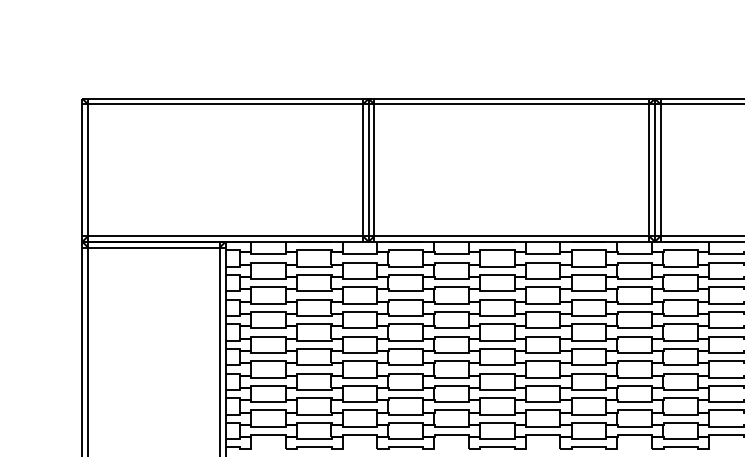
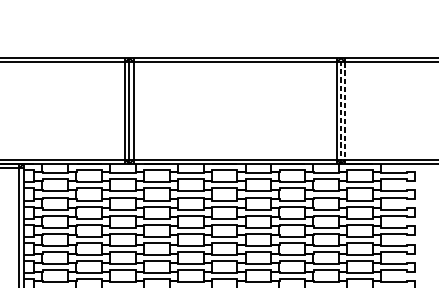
line: (654, 170) -> (340, 111), solid -> dashed
line: (660, 170) -> (345, 111), solid -> dashed

